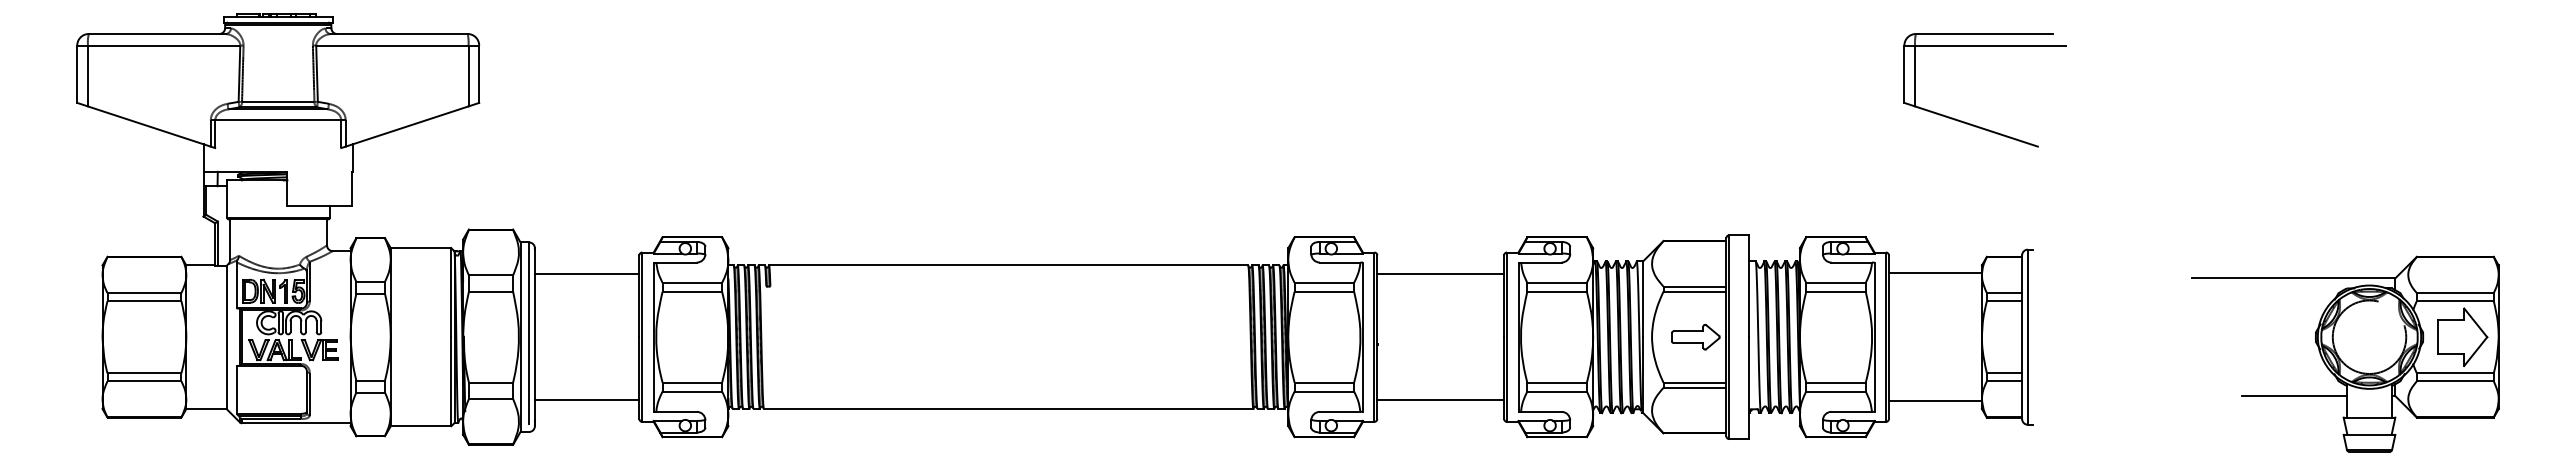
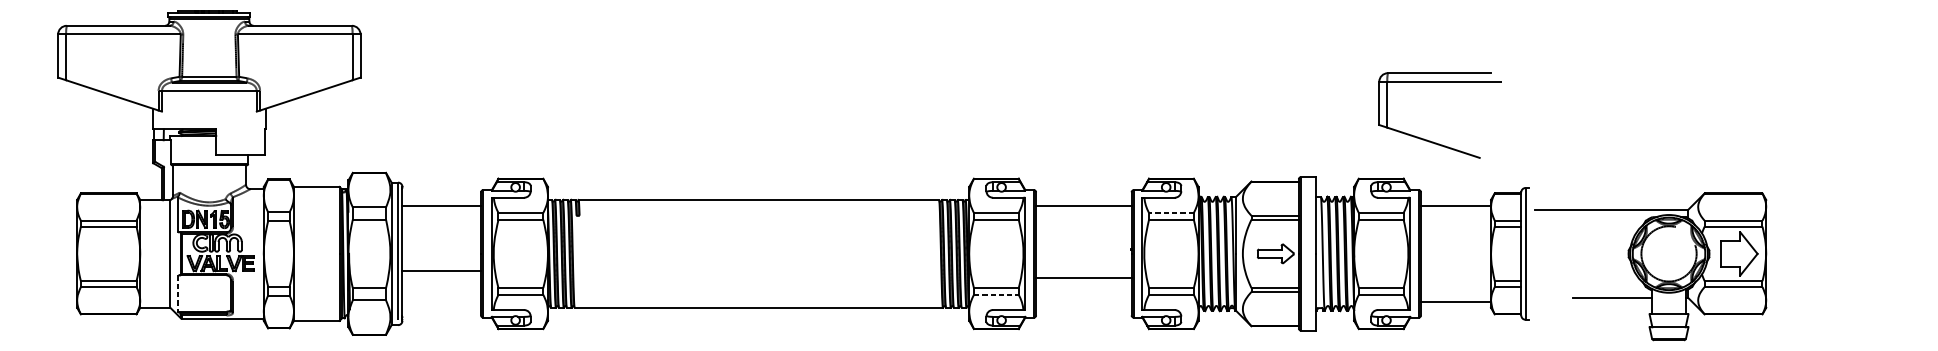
part: (1974, 124) -> (1432, 141), moved
line: (1557, 282) -> (1171, 212), solid -> dashed
part: (2345, 353) -> (1650, 266), moved
line: (236, 389) -> (177, 293), solid -> dashed
line: (1324, 391) -> (996, 294), solid -> dashed
line: (586, 400) -> (441, 270), moved
line: (1440, 400) -> (1083, 278), moved

